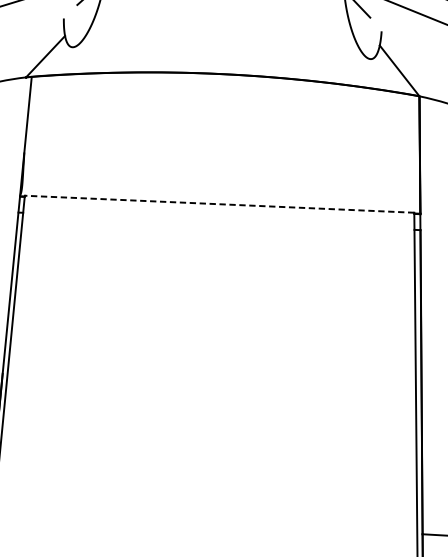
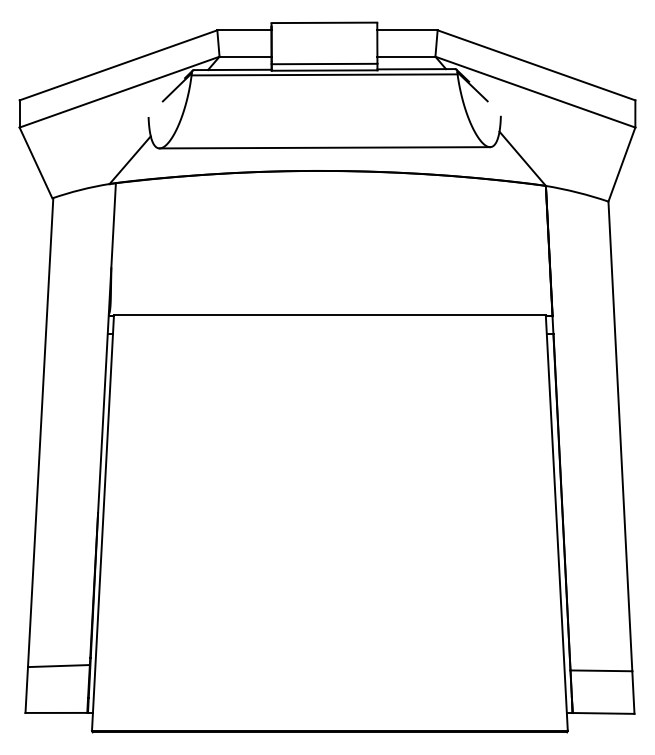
line: (221, 52) -> (324, 147), added
line: (219, 204) -> (329, 315), dashed -> solid

